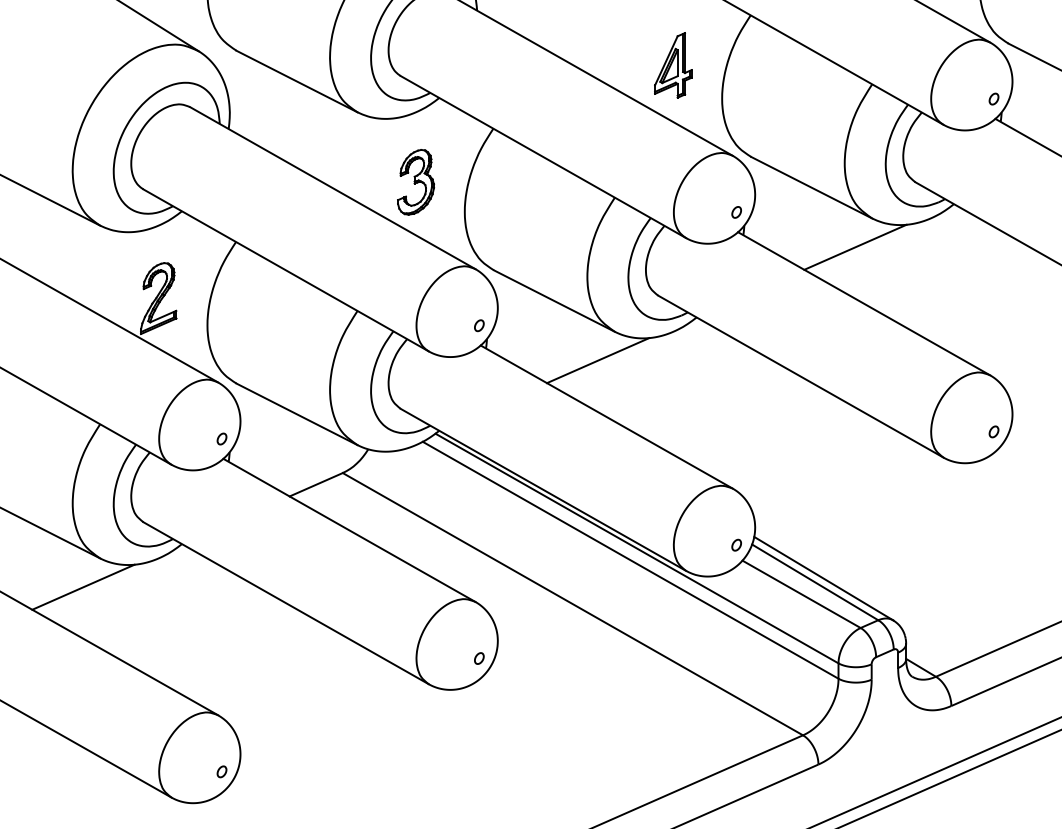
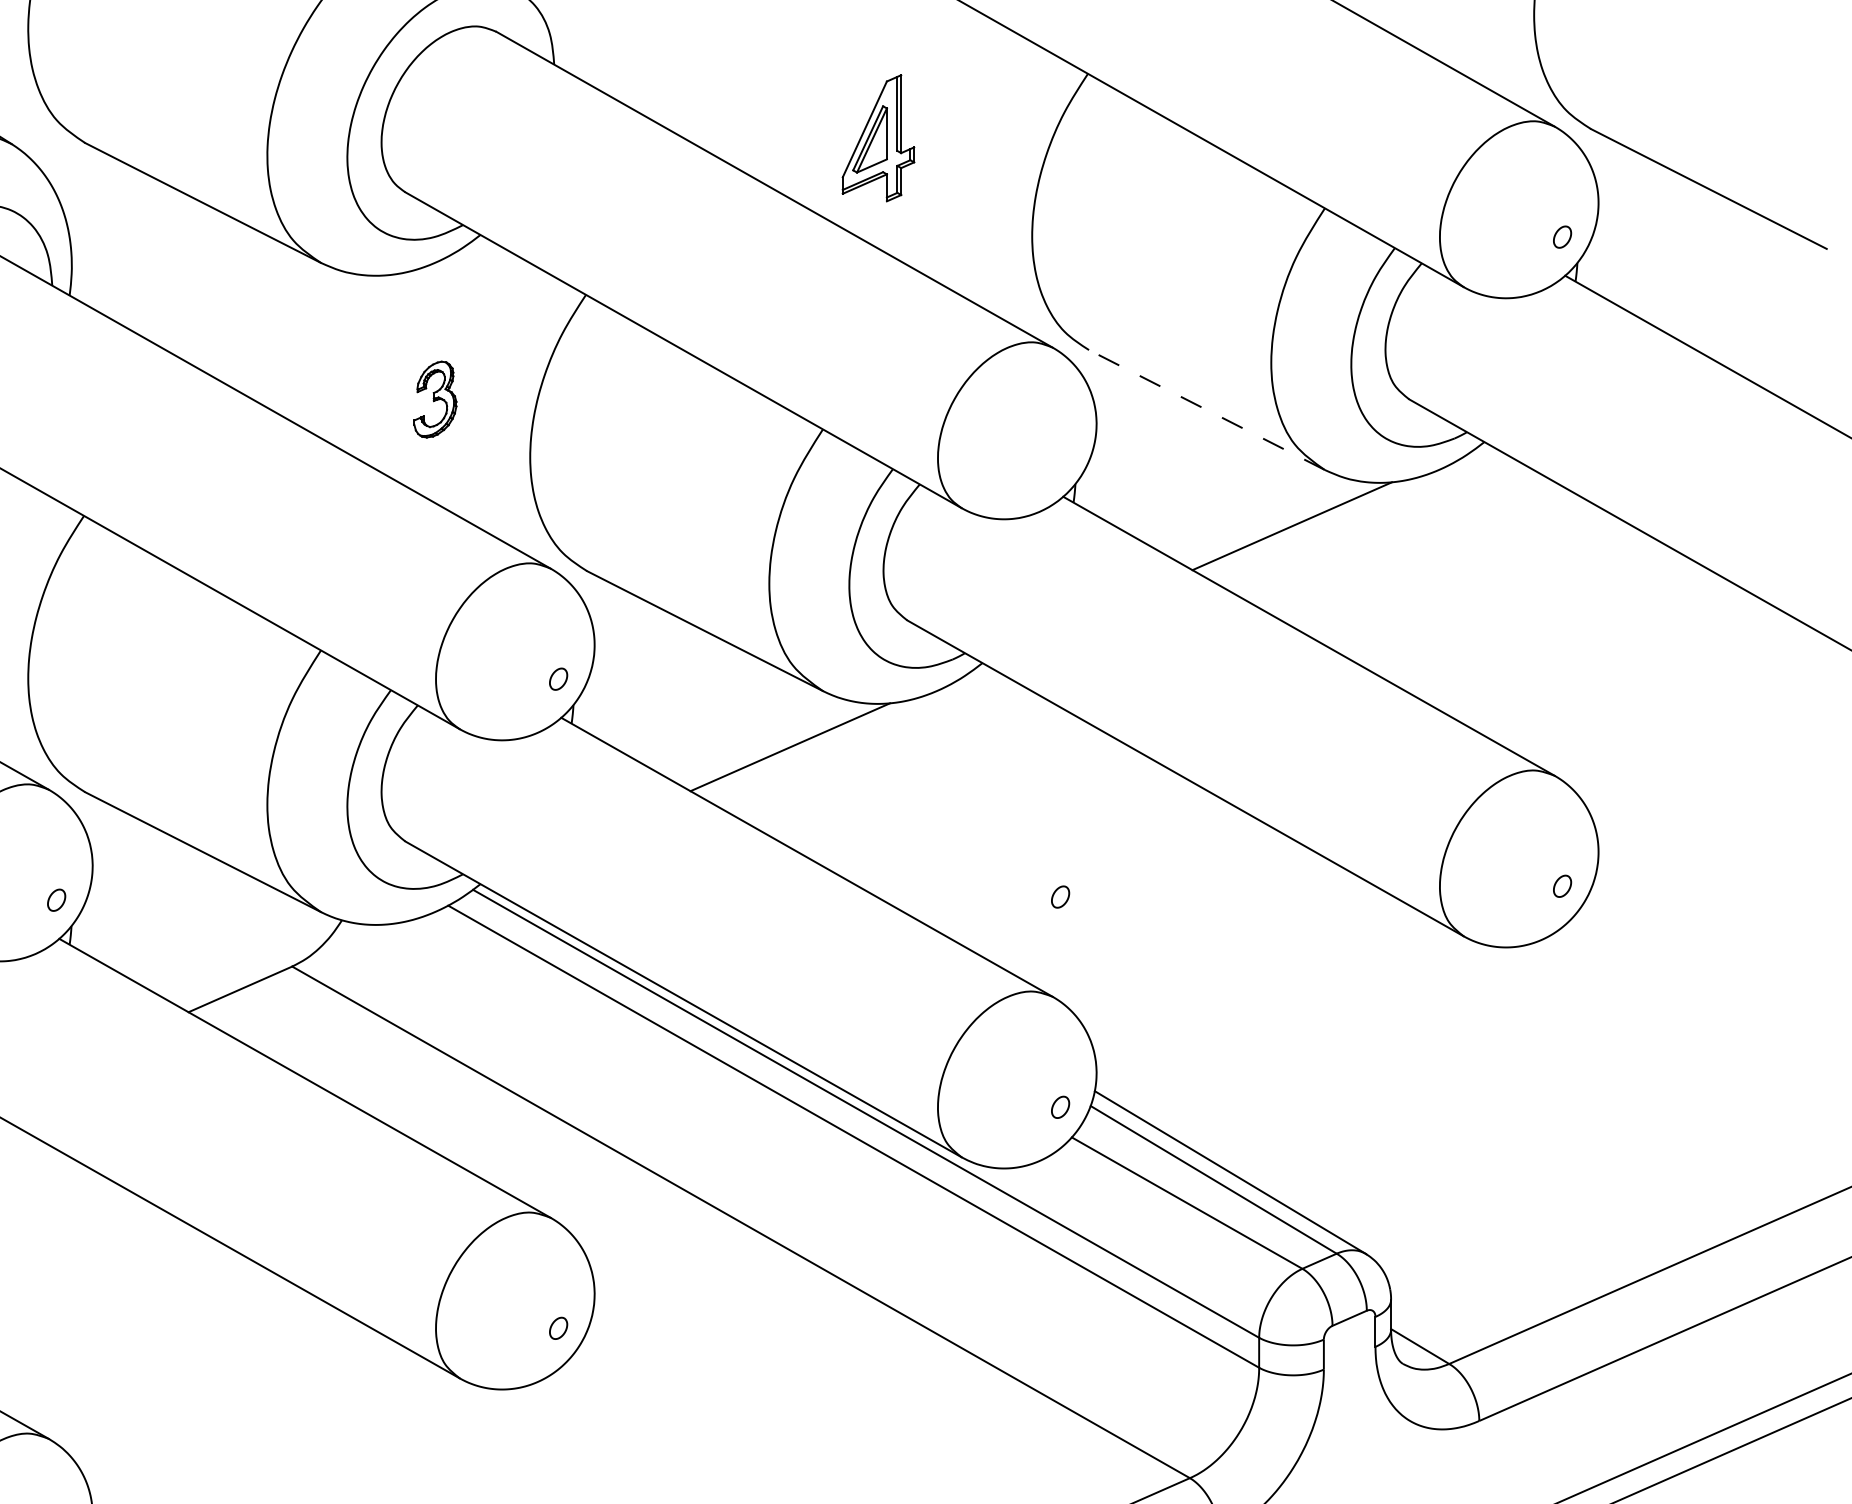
part: (673, 65) -> (878, 138), moved
part: (416, 182) -> (435, 399), size x0.6
line: (811, 187) -> (1206, 409), solid -> dashed
part: (736, 212) -> (1060, 897), moved

